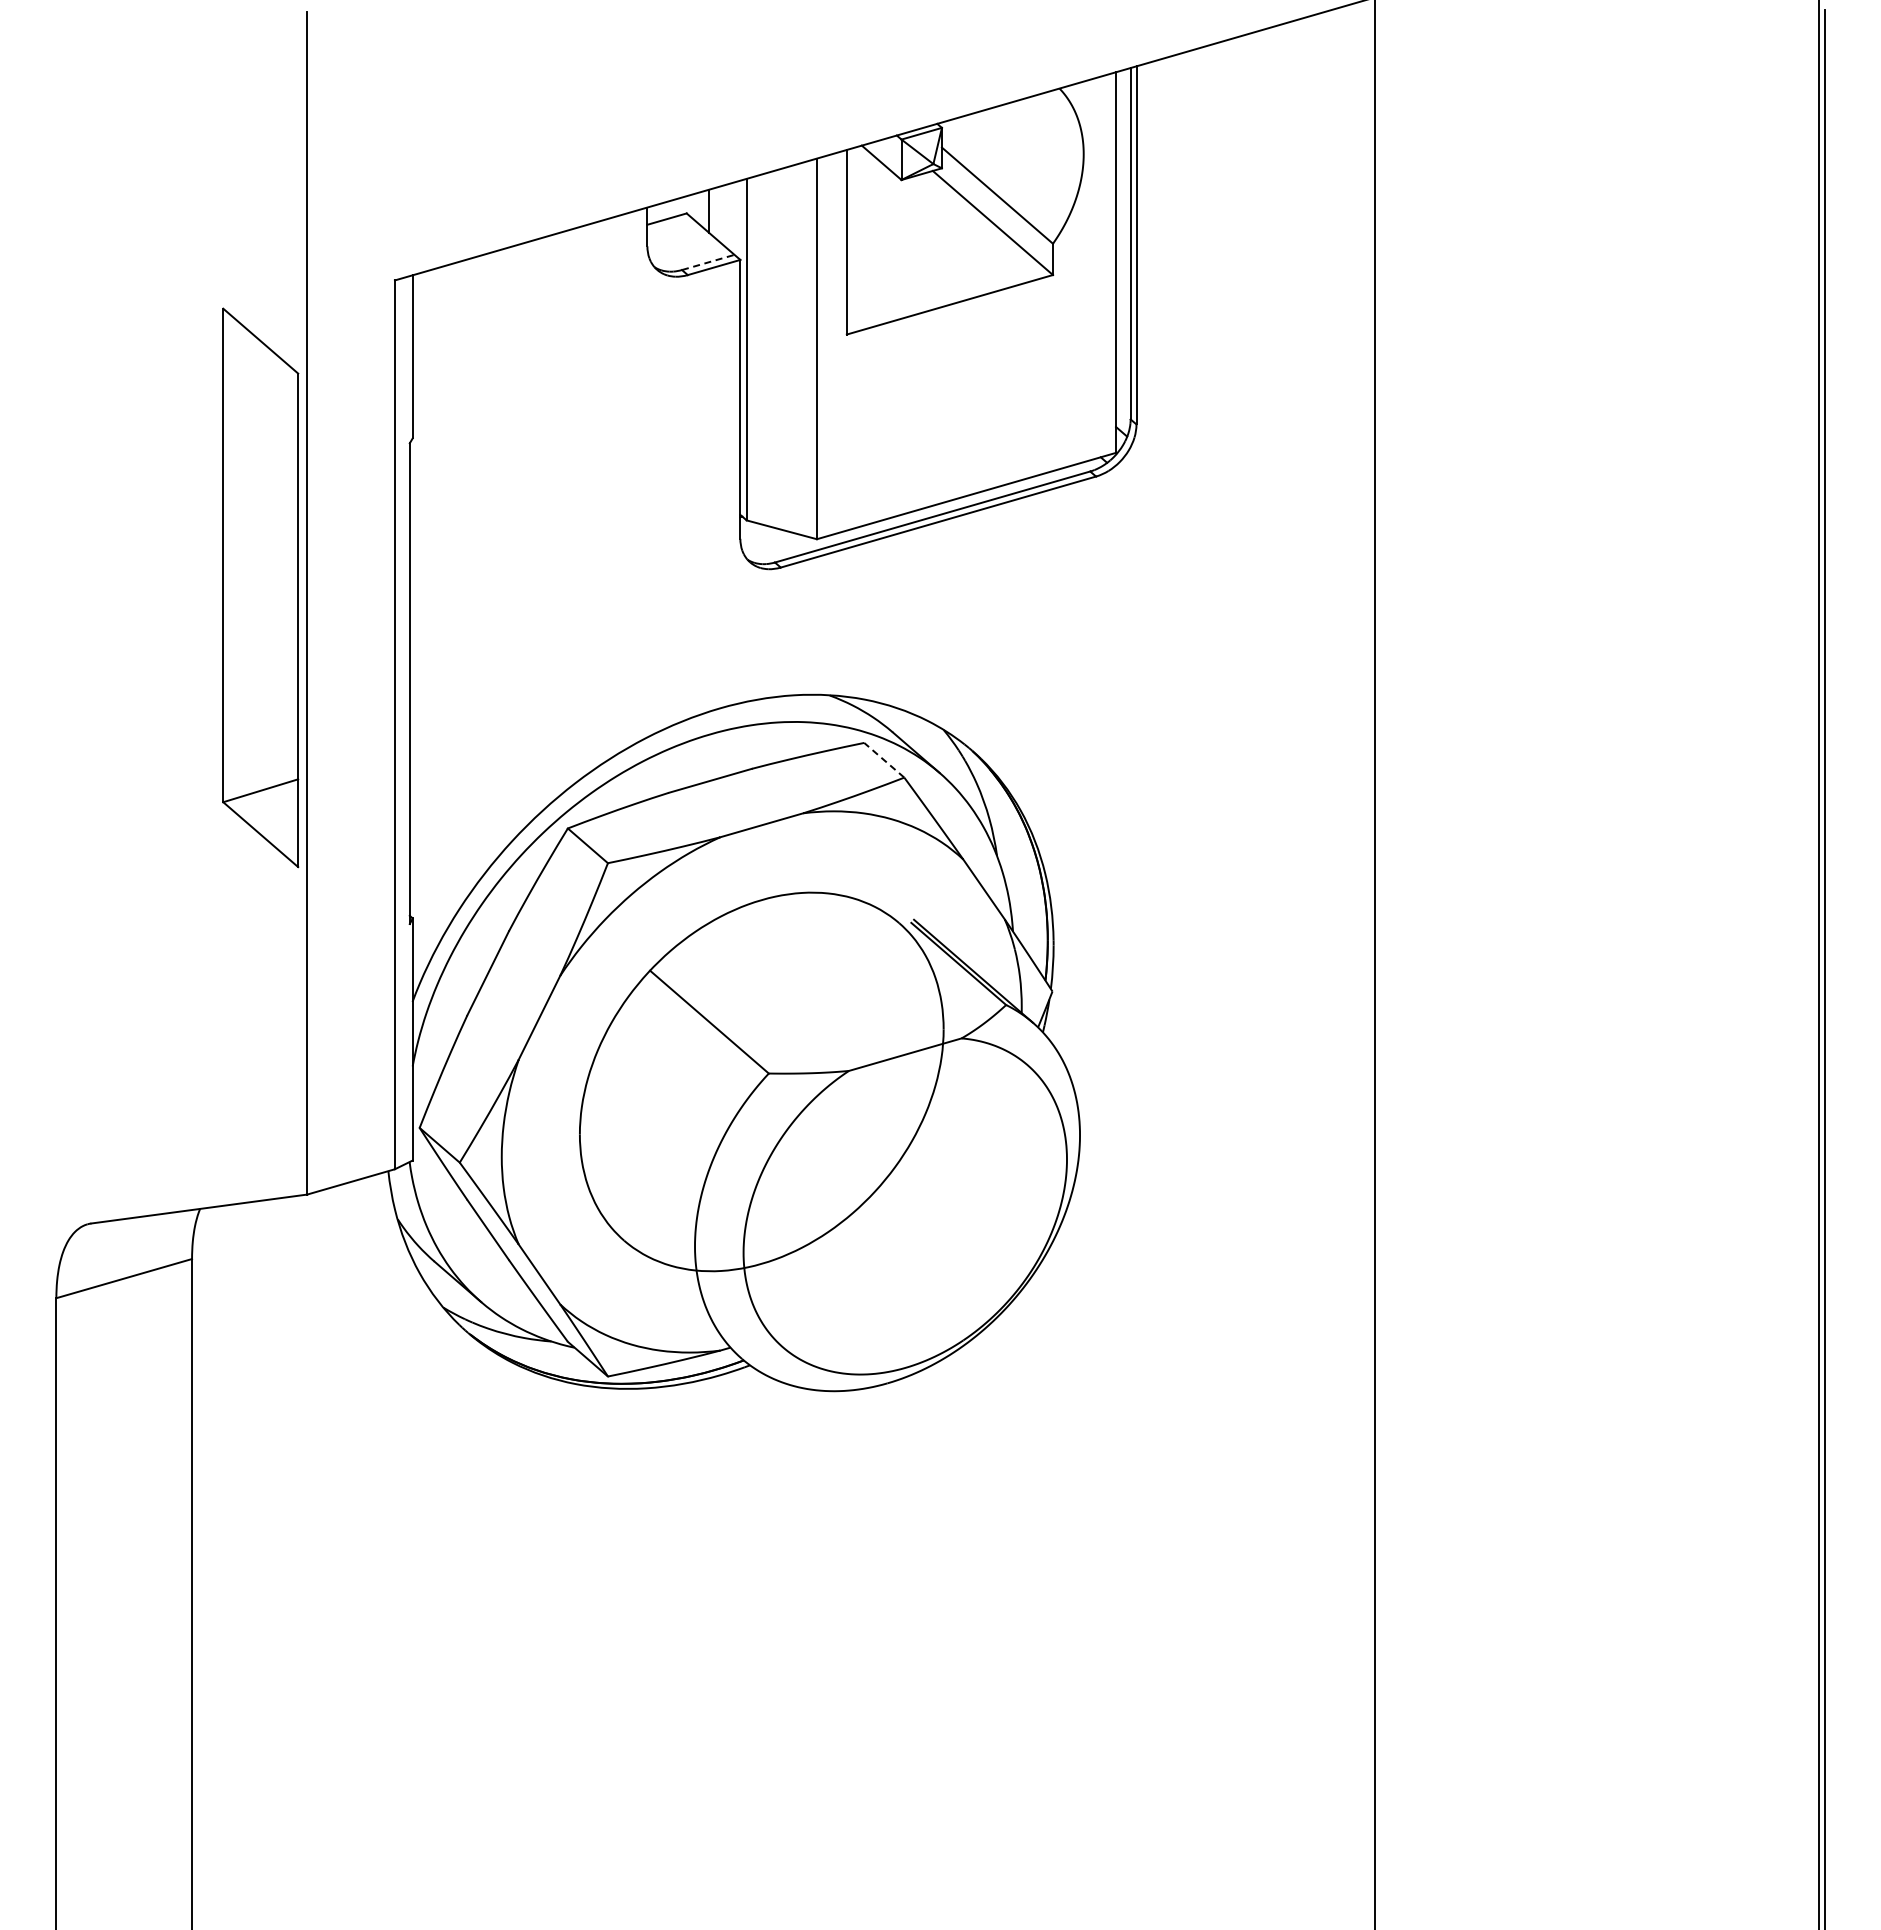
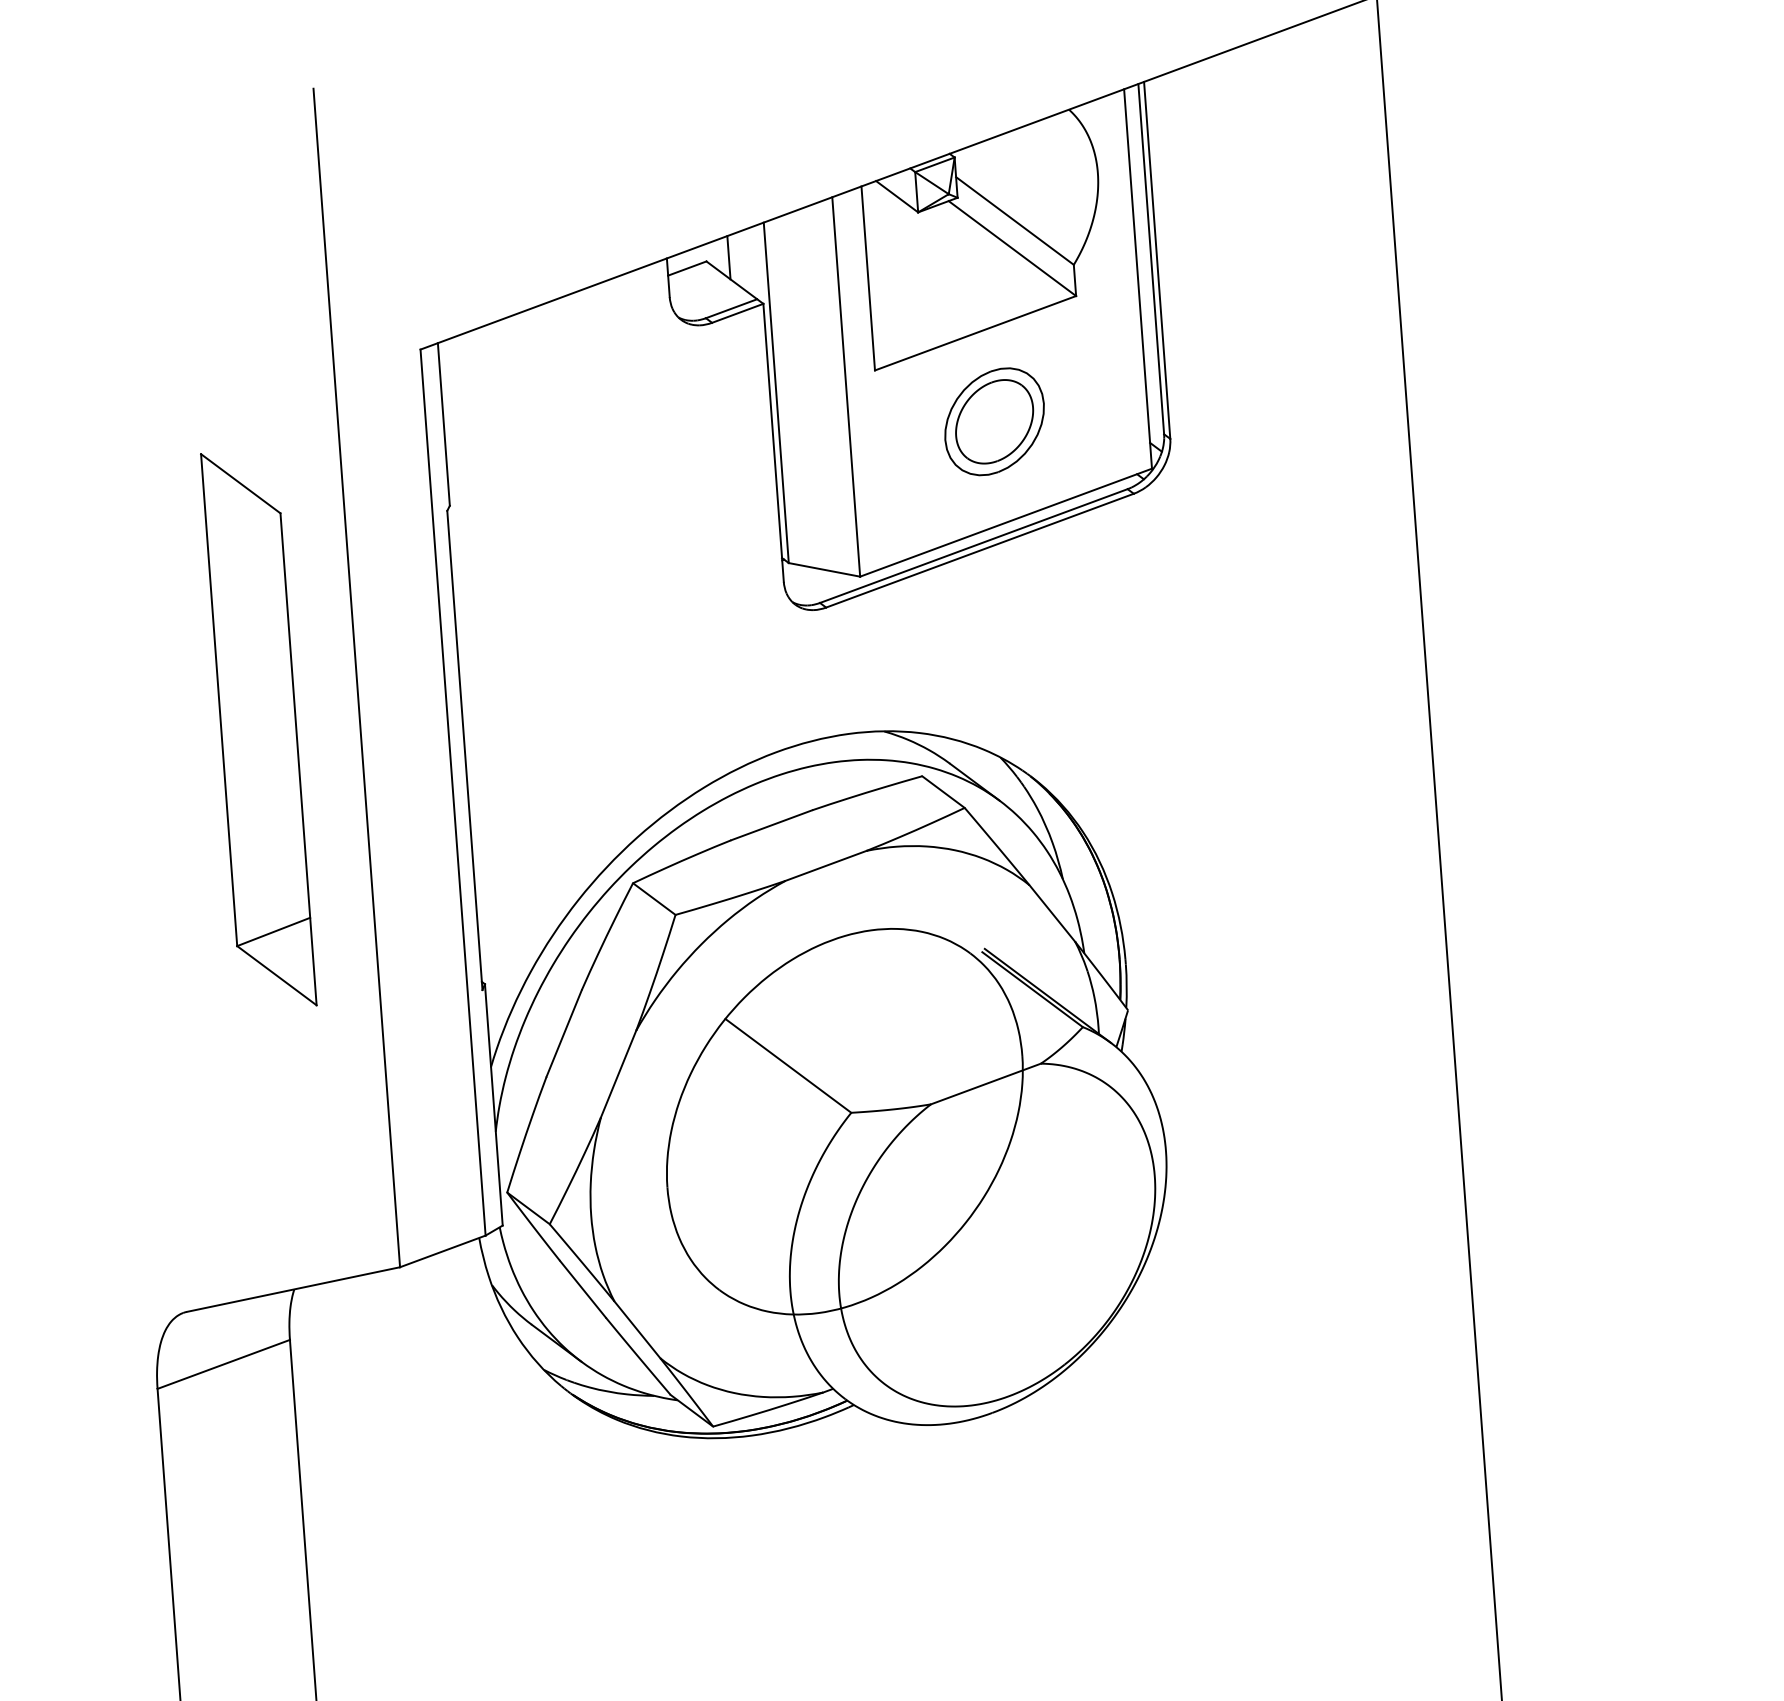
line: (708, 262) -> (731, 308), dashed -> solid
part: (962, 394) -> (994, 421), added
part: (260, 587) -> (258, 729), moved
line: (884, 760) -> (943, 792), dashed -> solid

